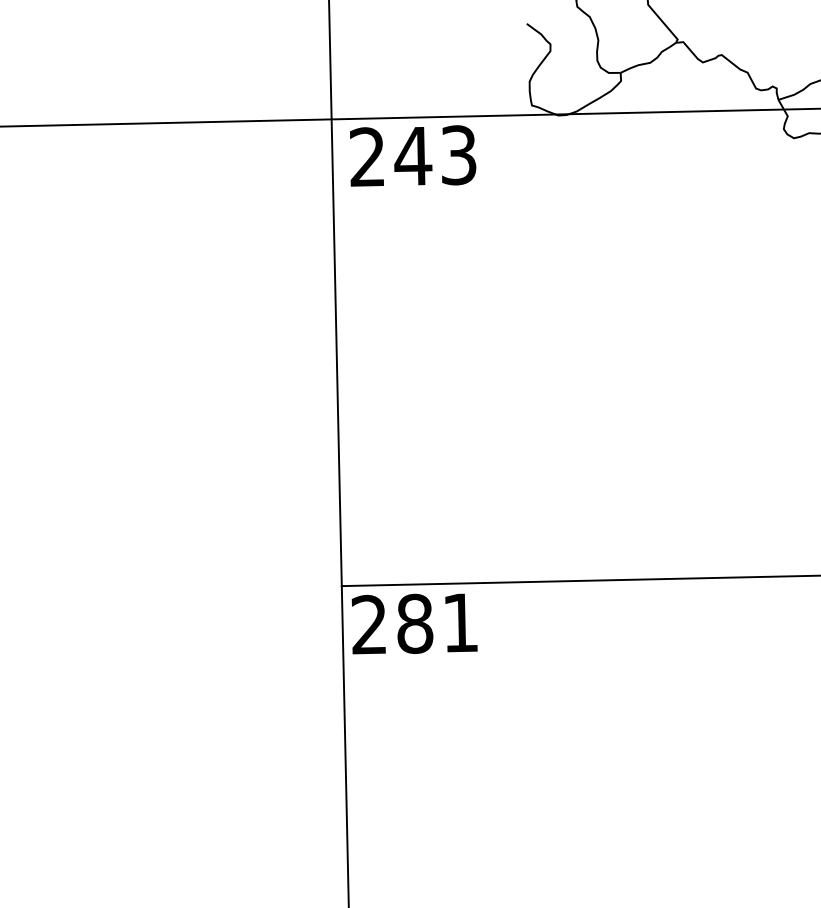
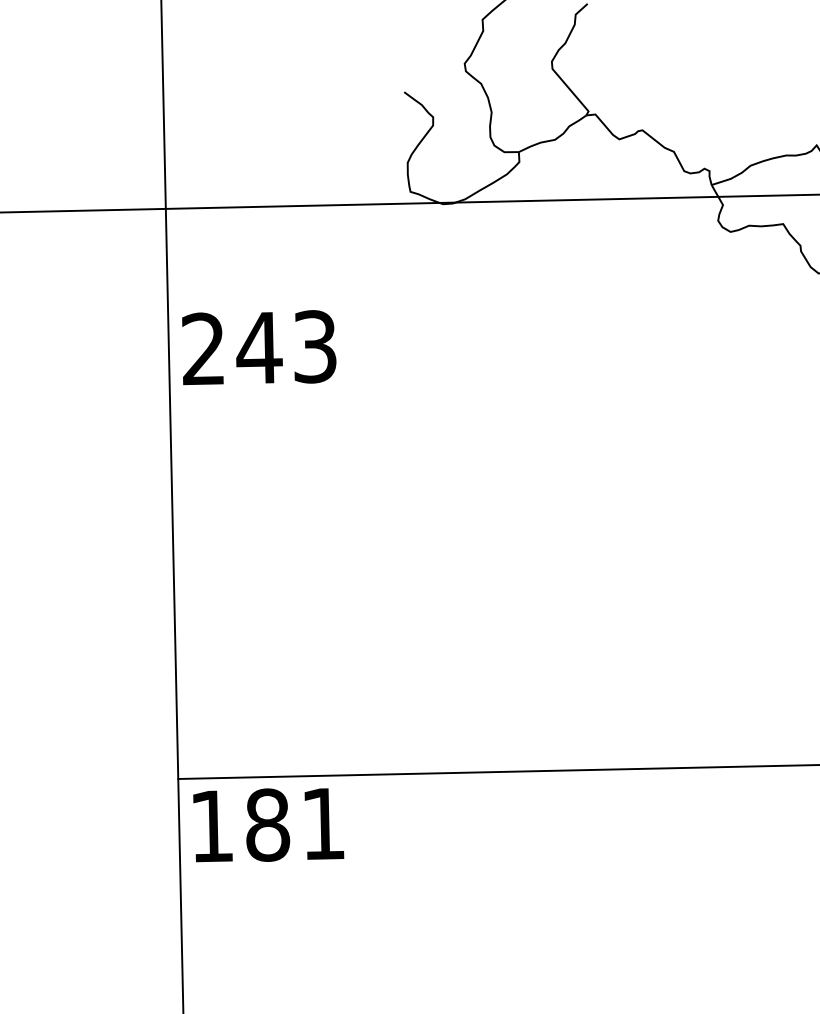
text: (413, 155) -> (259, 347), moved
text: (368, 624) -> (210, 825), 281 -> 181

